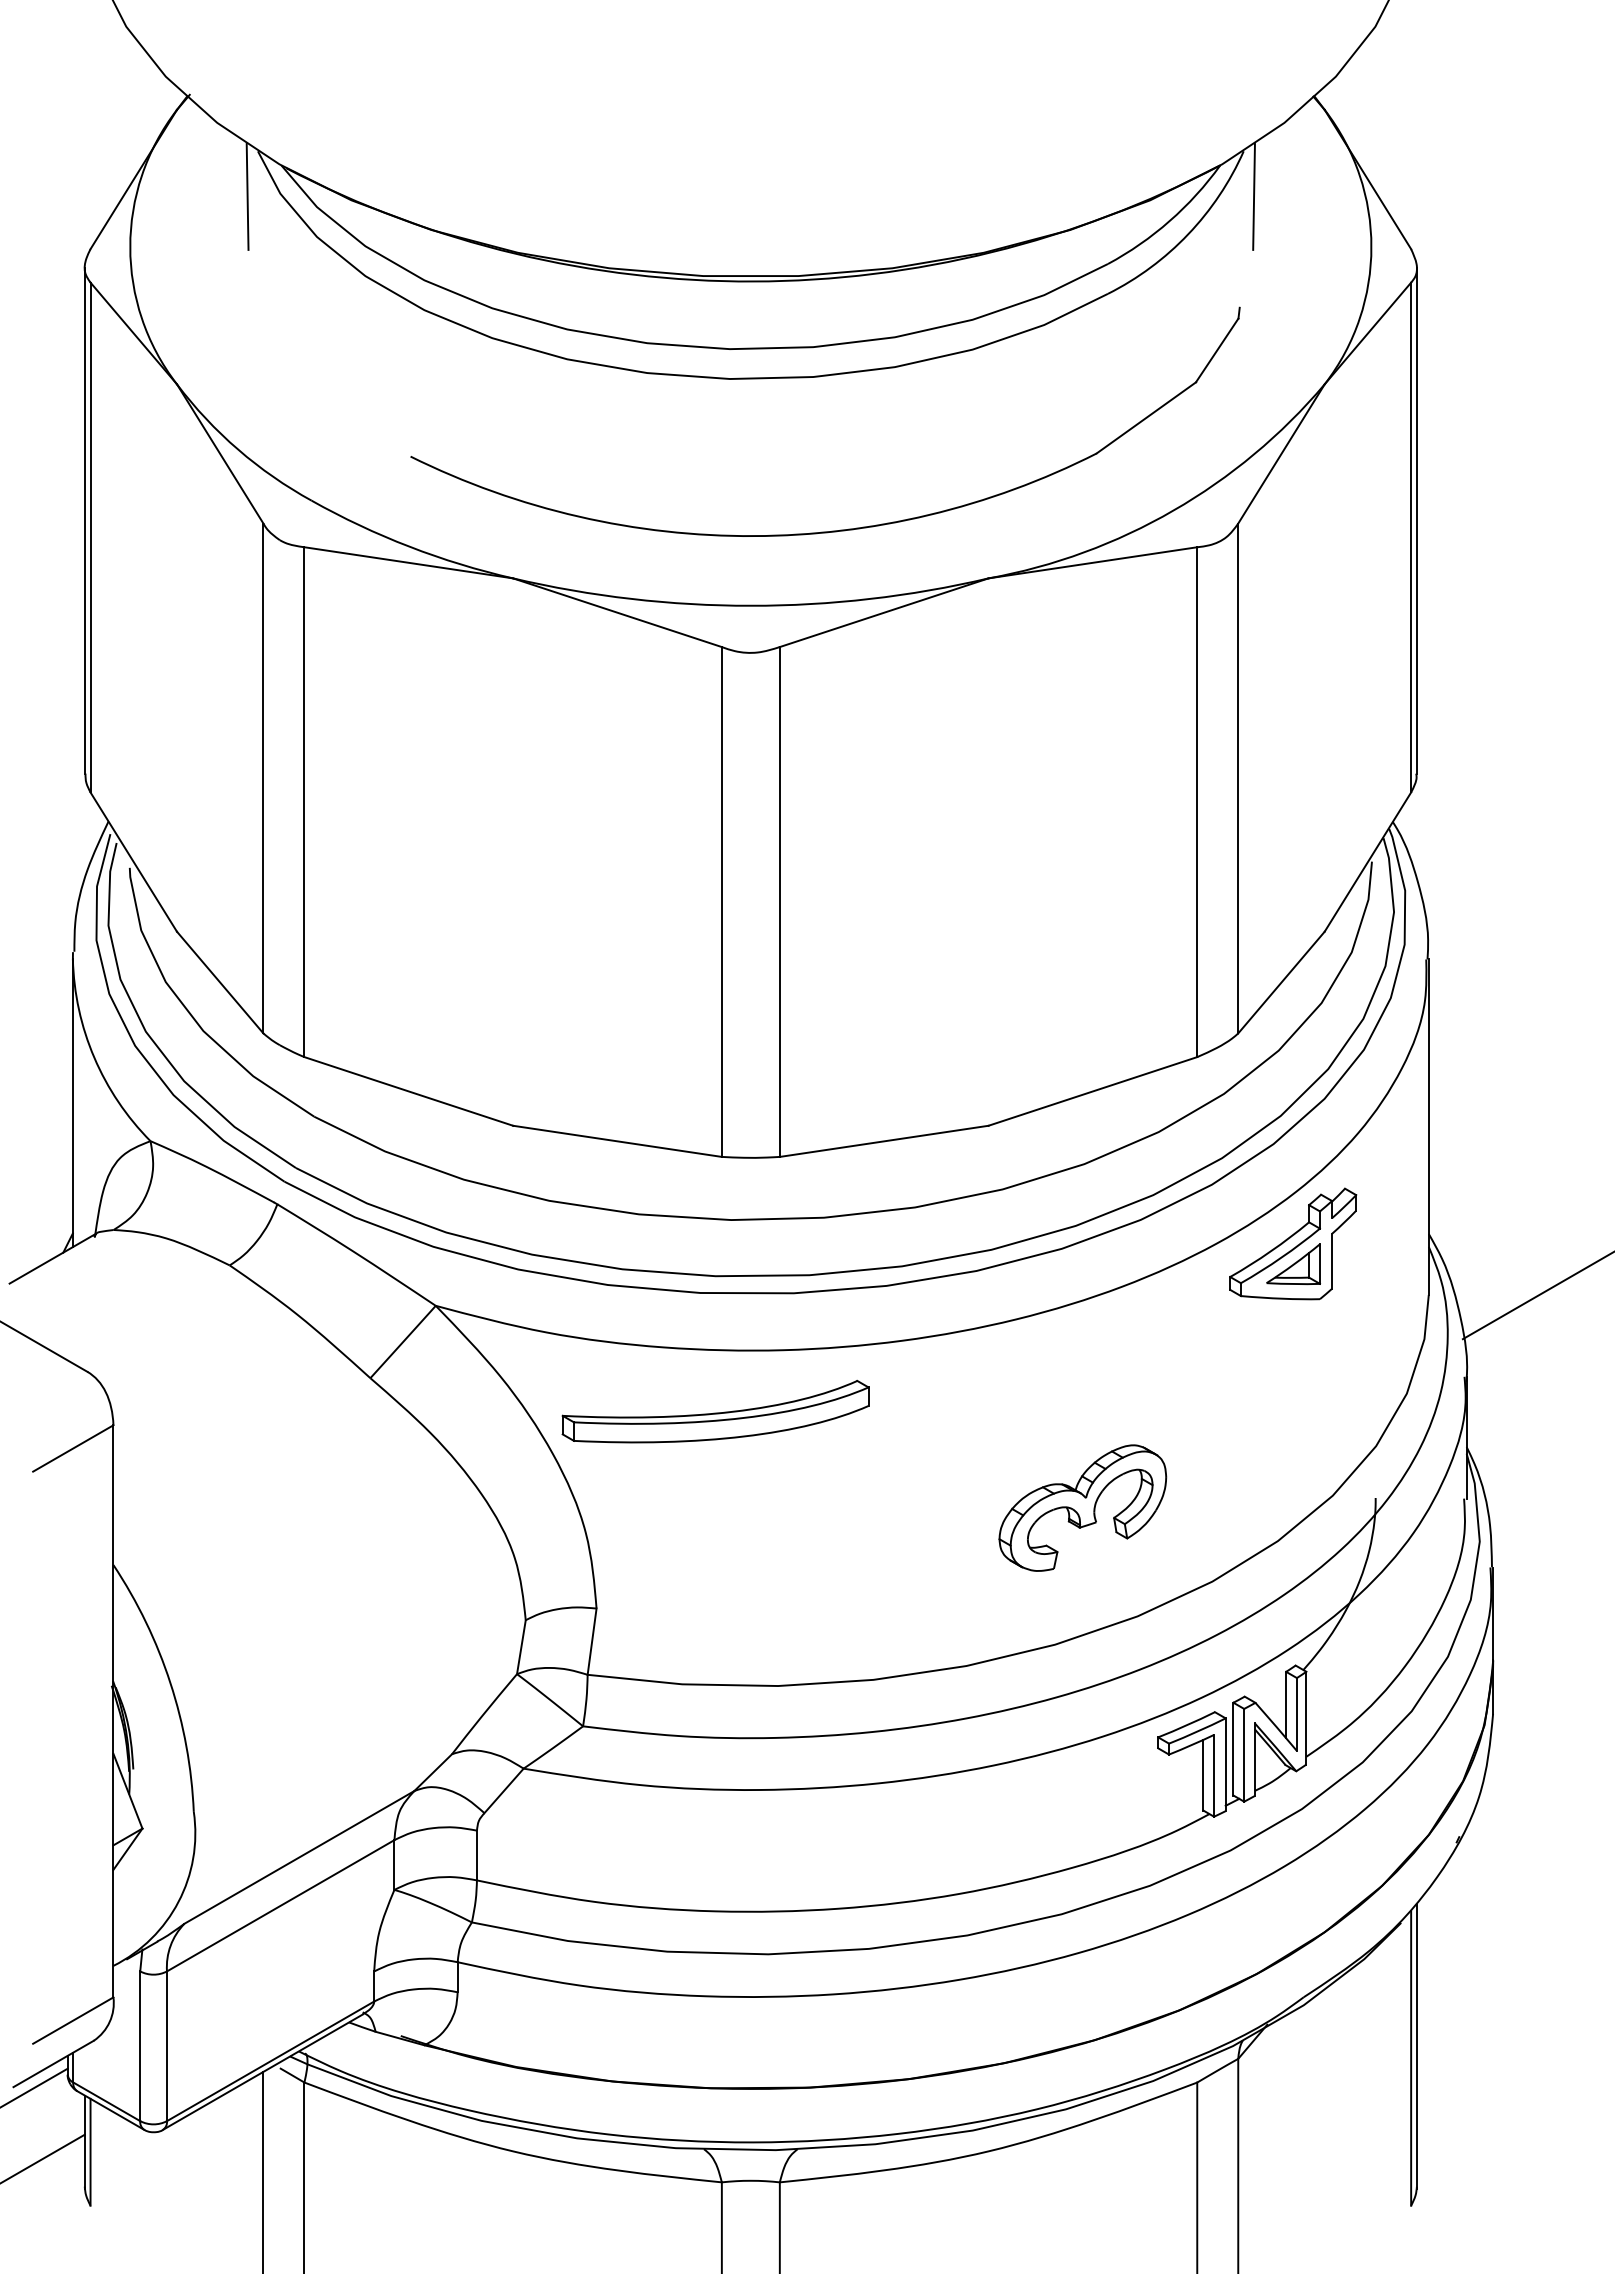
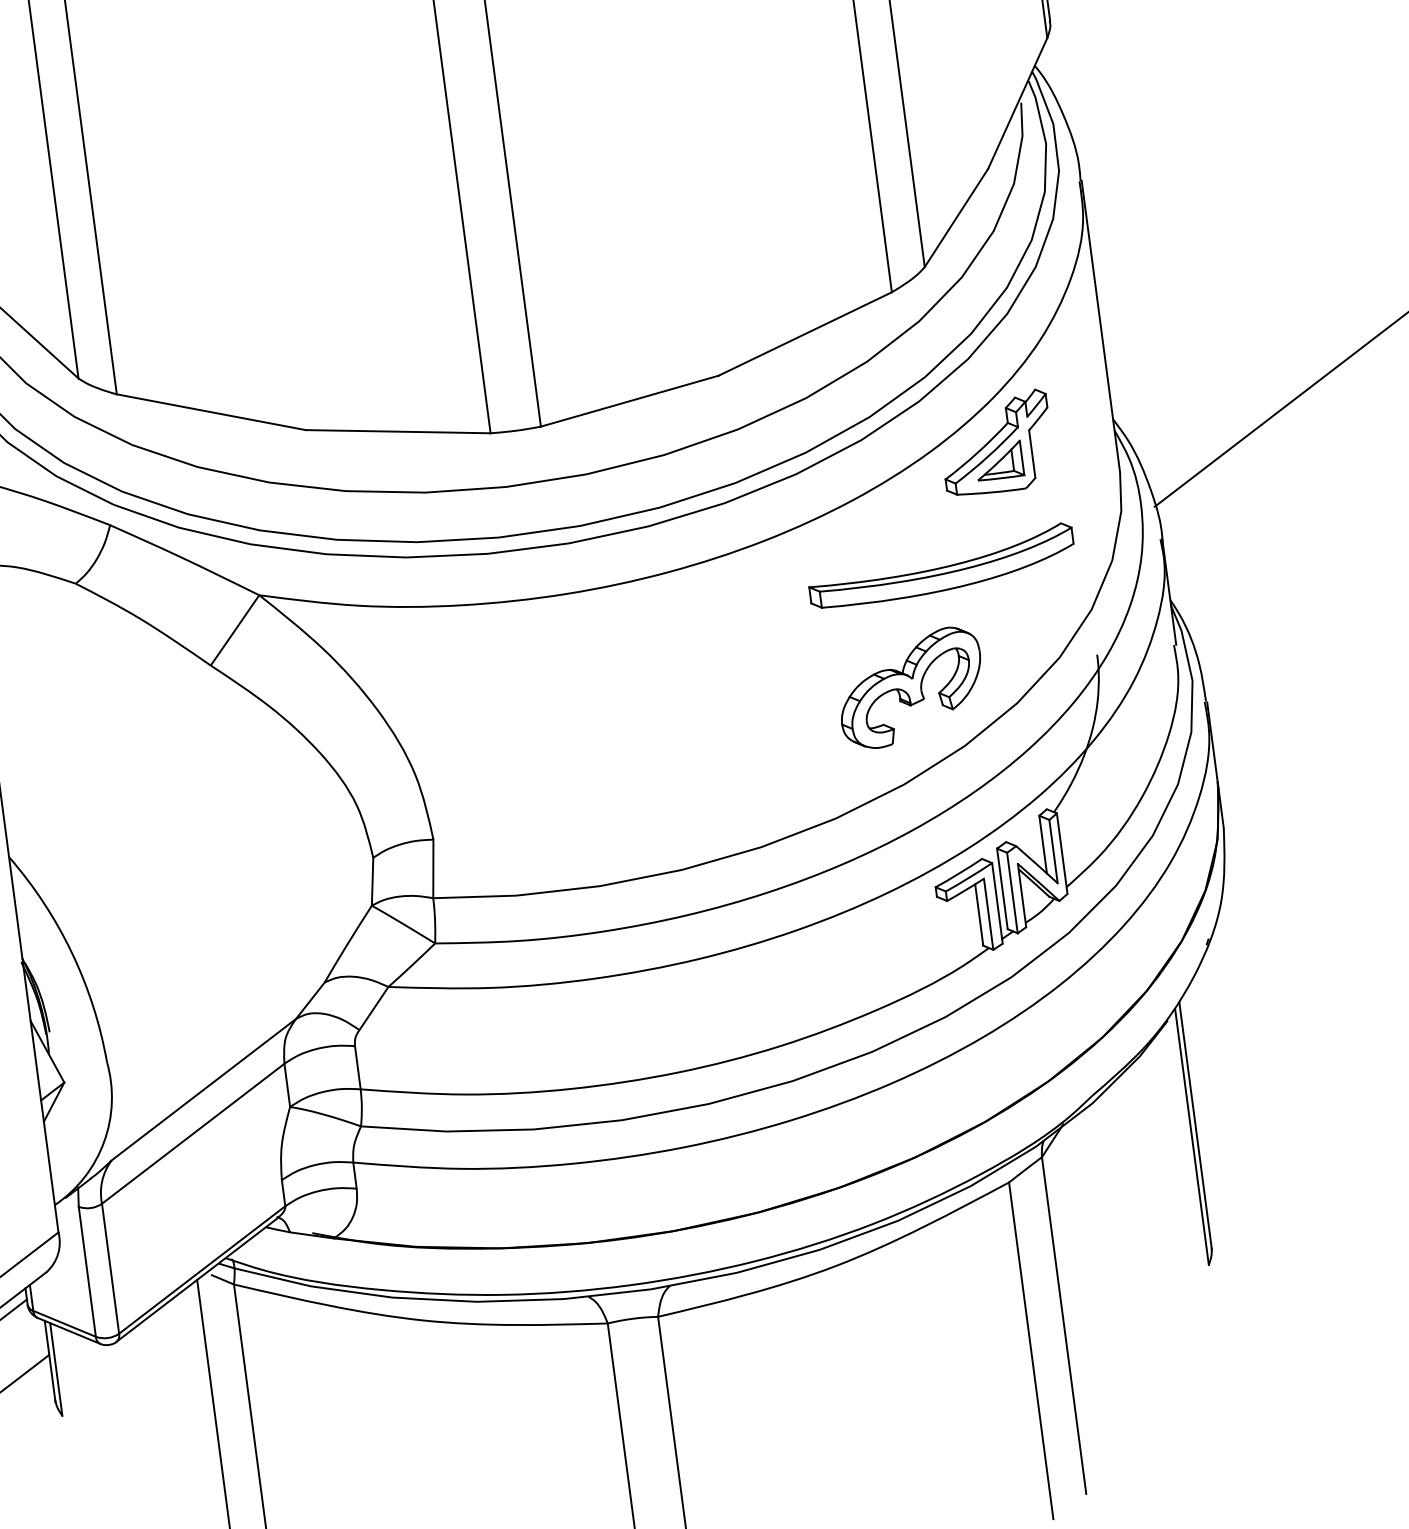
part: (715, 1411) -> (941, 566), moved
part: (1082, 1507) -> (910, 687), moved

